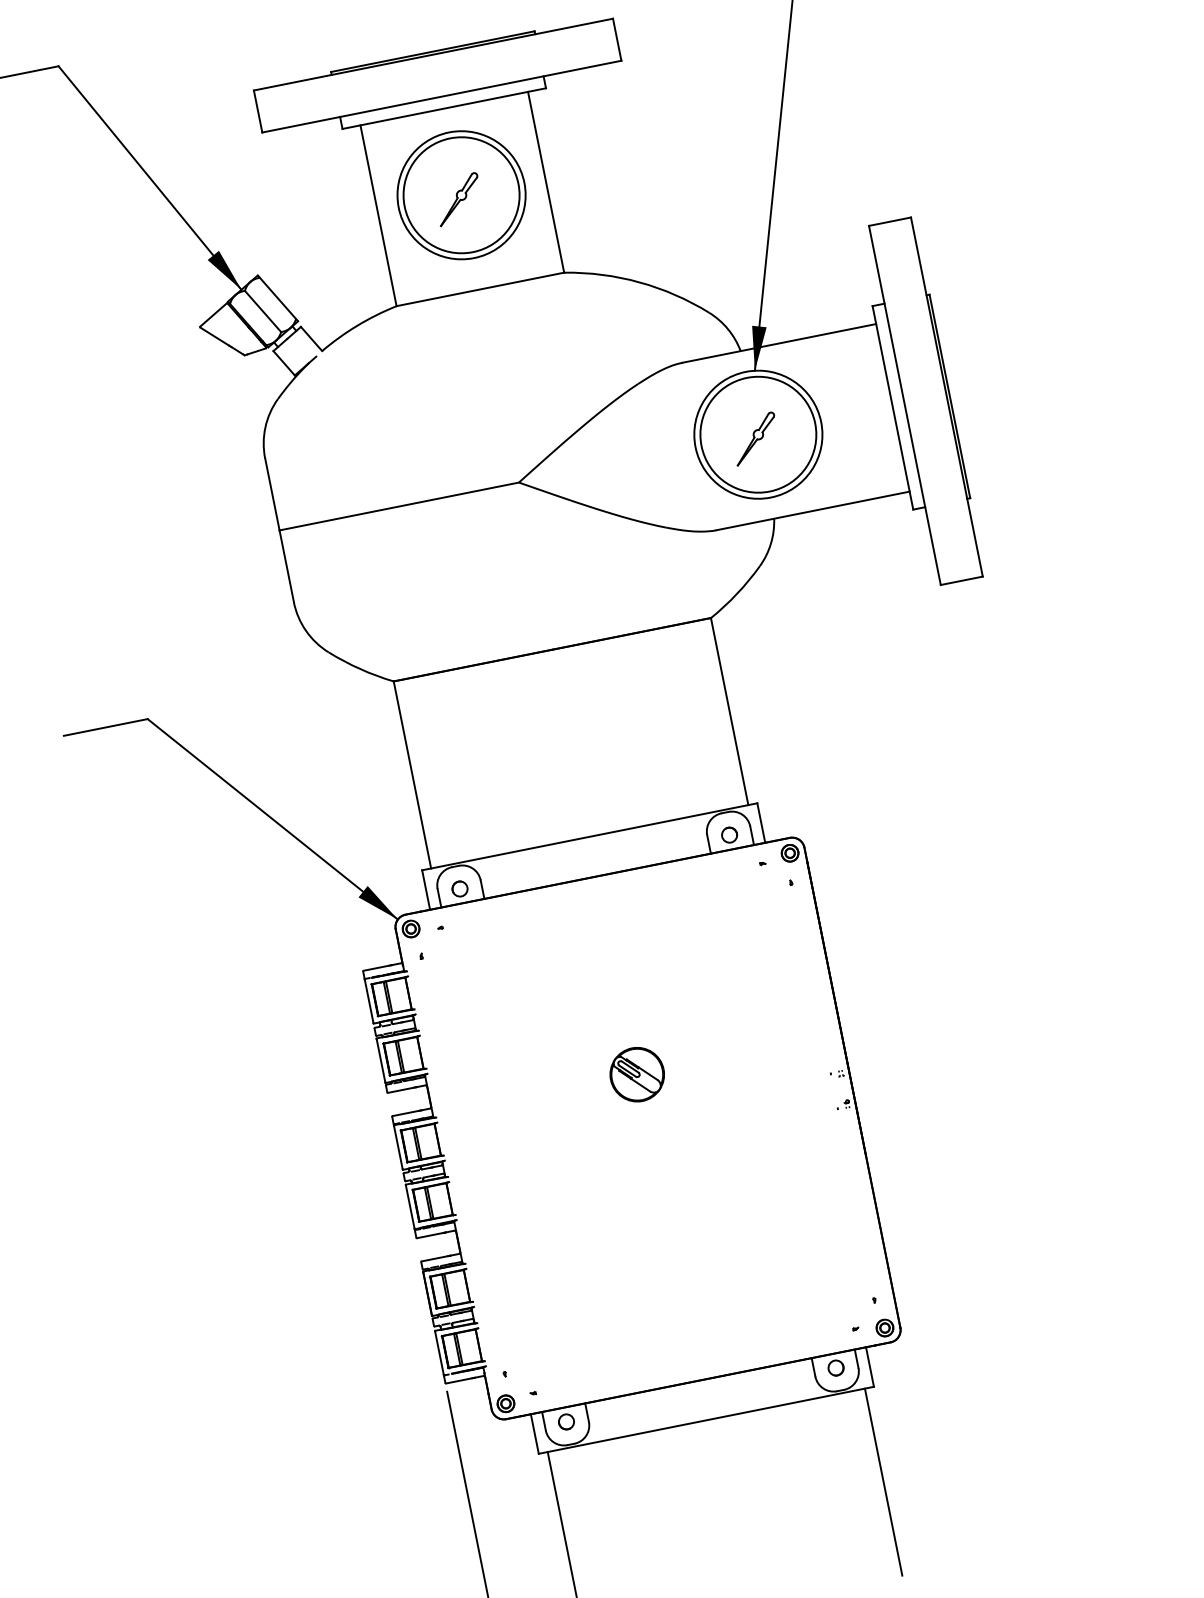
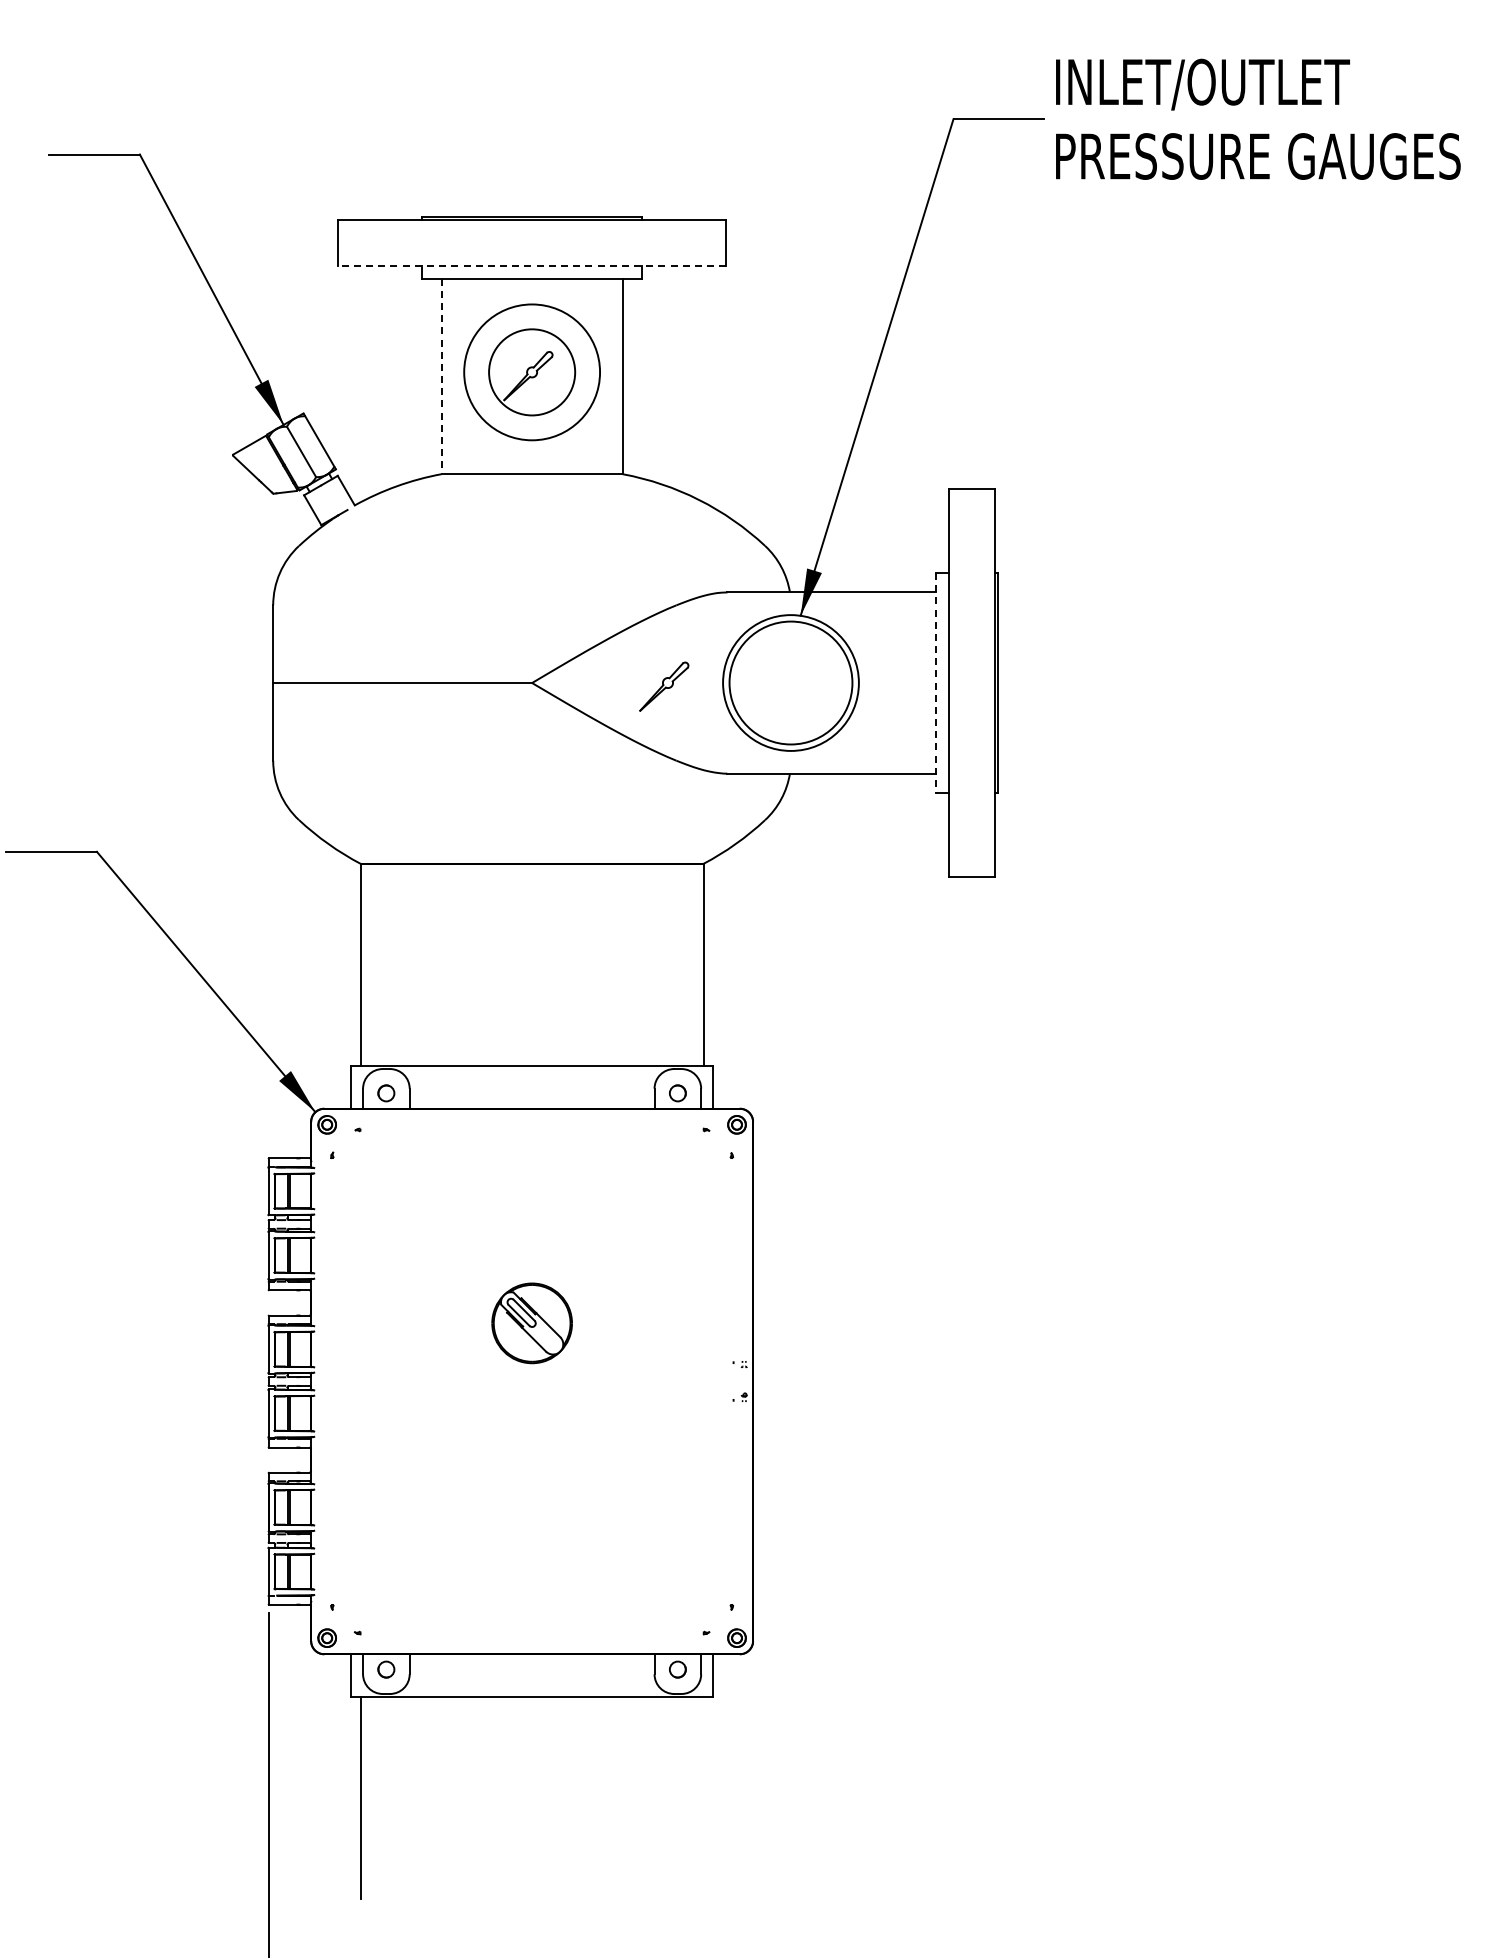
line: (441, 96) -> (531, 265), solid -> dashed
circle: (460, 194) -> (531, 371), size x0.7
line: (378, 215) -> (441, 376), solid -> dashed
line: (893, 408) -> (936, 683), solid -> dashed
part: (755, 438) -> (664, 686), moved
part: (636, 1074) -> (531, 1322), size x1.4
line: (883, 1482) -> (703, 1798), removed

